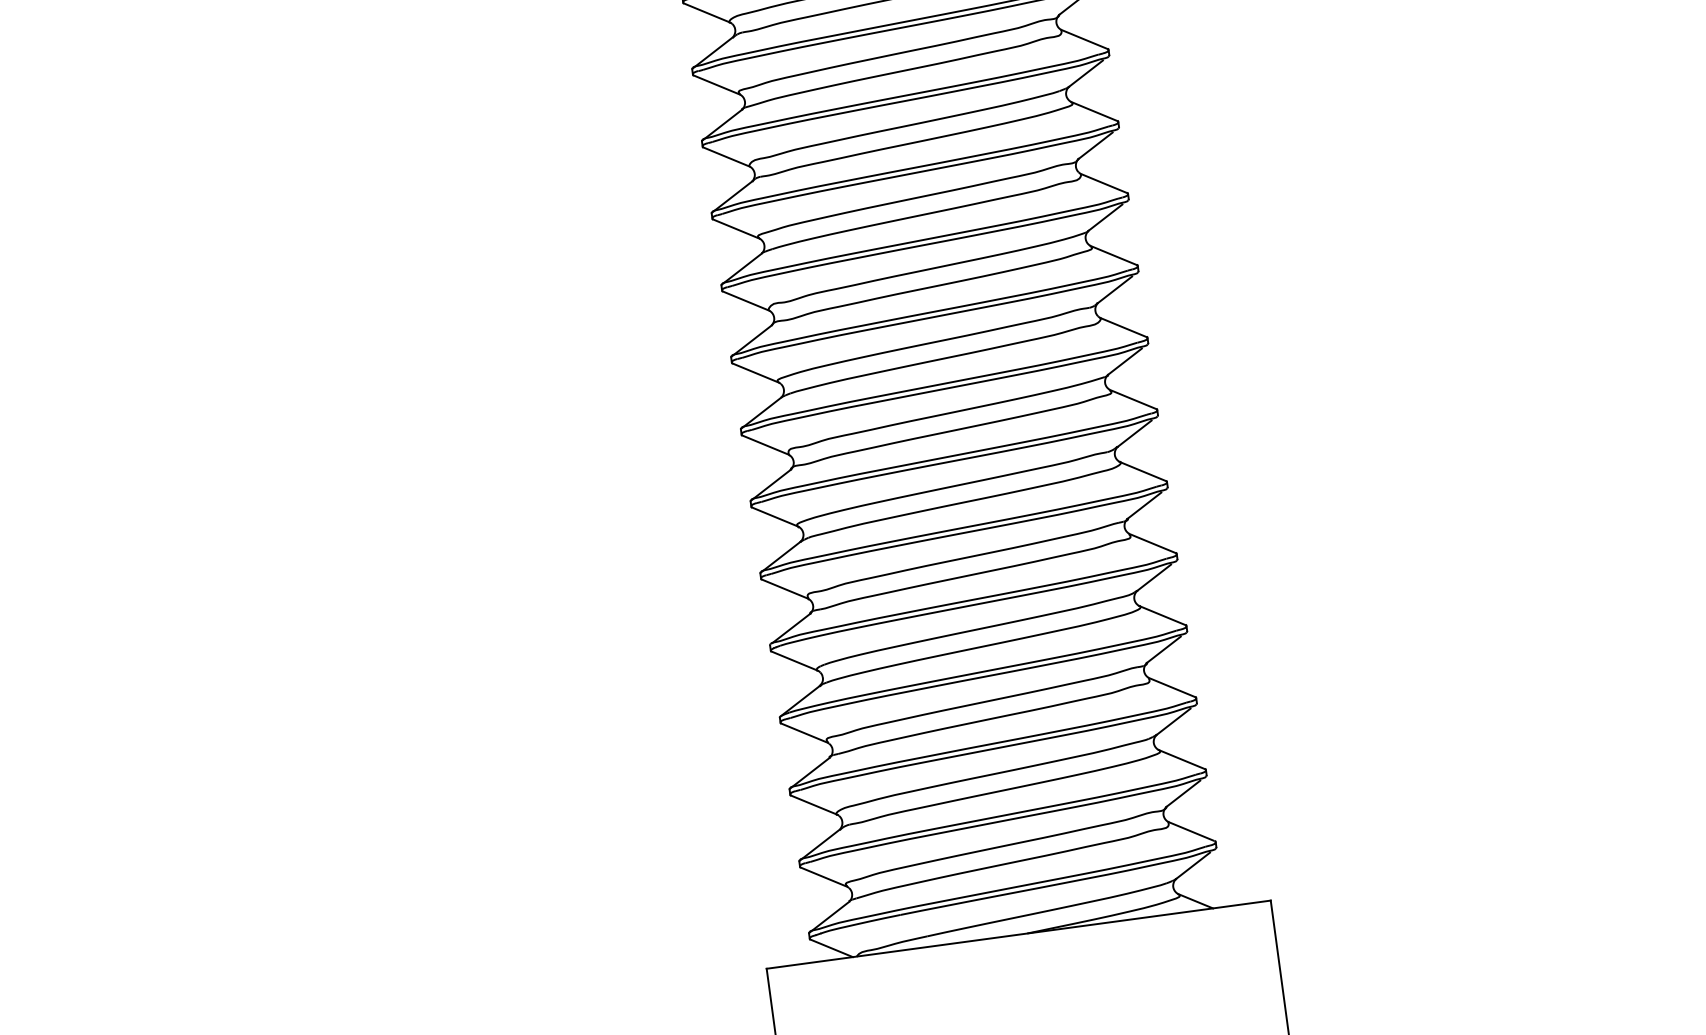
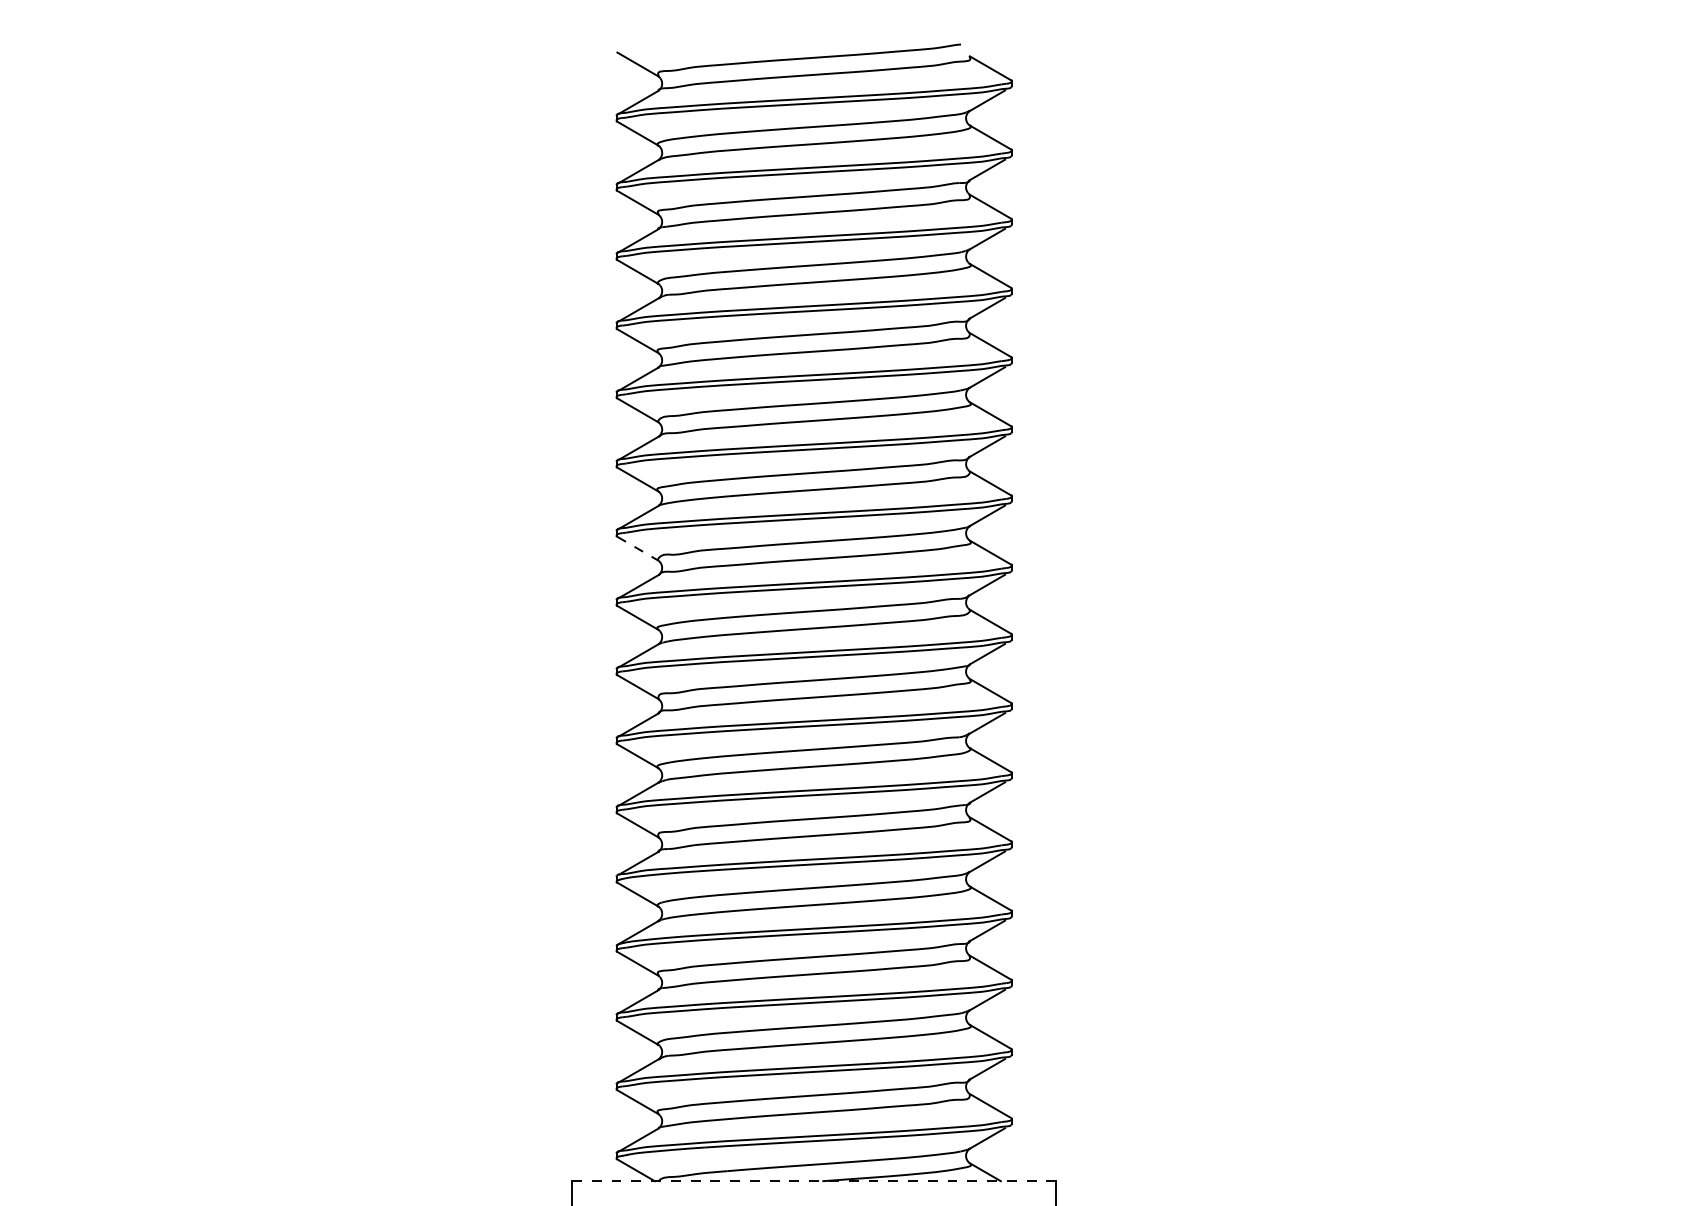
line: (745, 300) -> (637, 548), solid -> dashed
line: (1019, 934) -> (814, 1181), solid -> dashed

